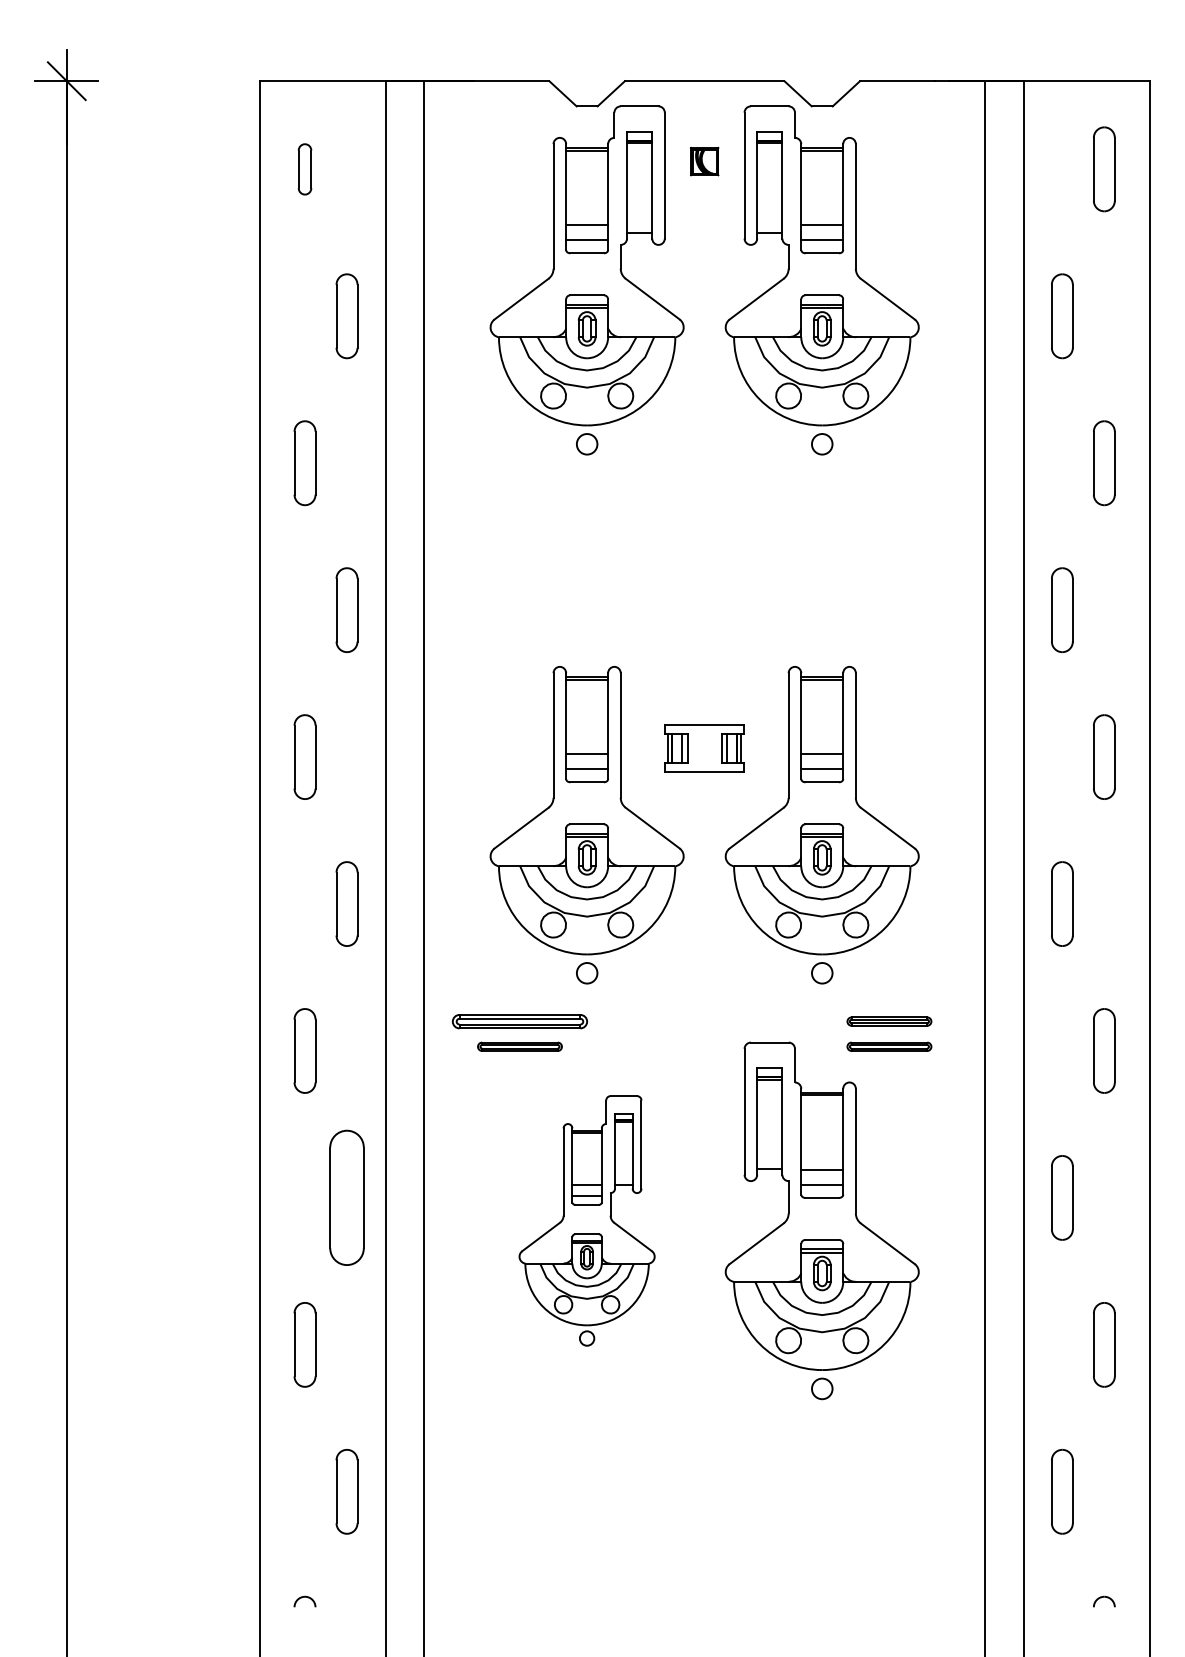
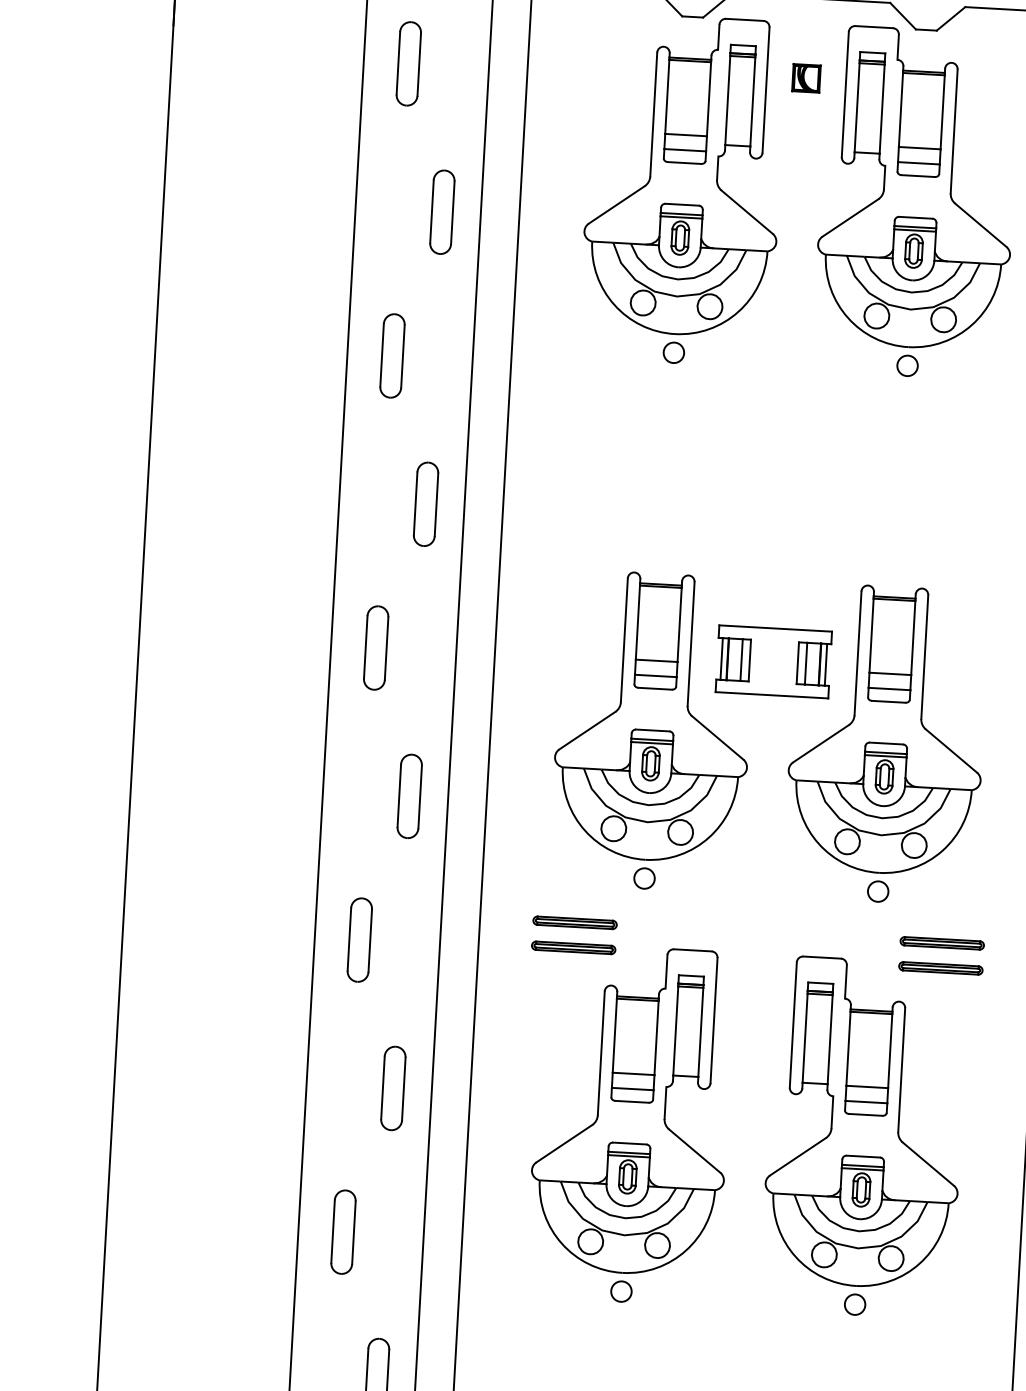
part: (304, 169) -> (408, 64), size x1.67
part: (704, 748) -> (773, 661), size x1.43
part: (519, 1021) -> (574, 922), size x0.62
part: (346, 1197) -> (392, 1088), size x0.62
part: (586, 1220) -> (630, 1124), size x1.43

